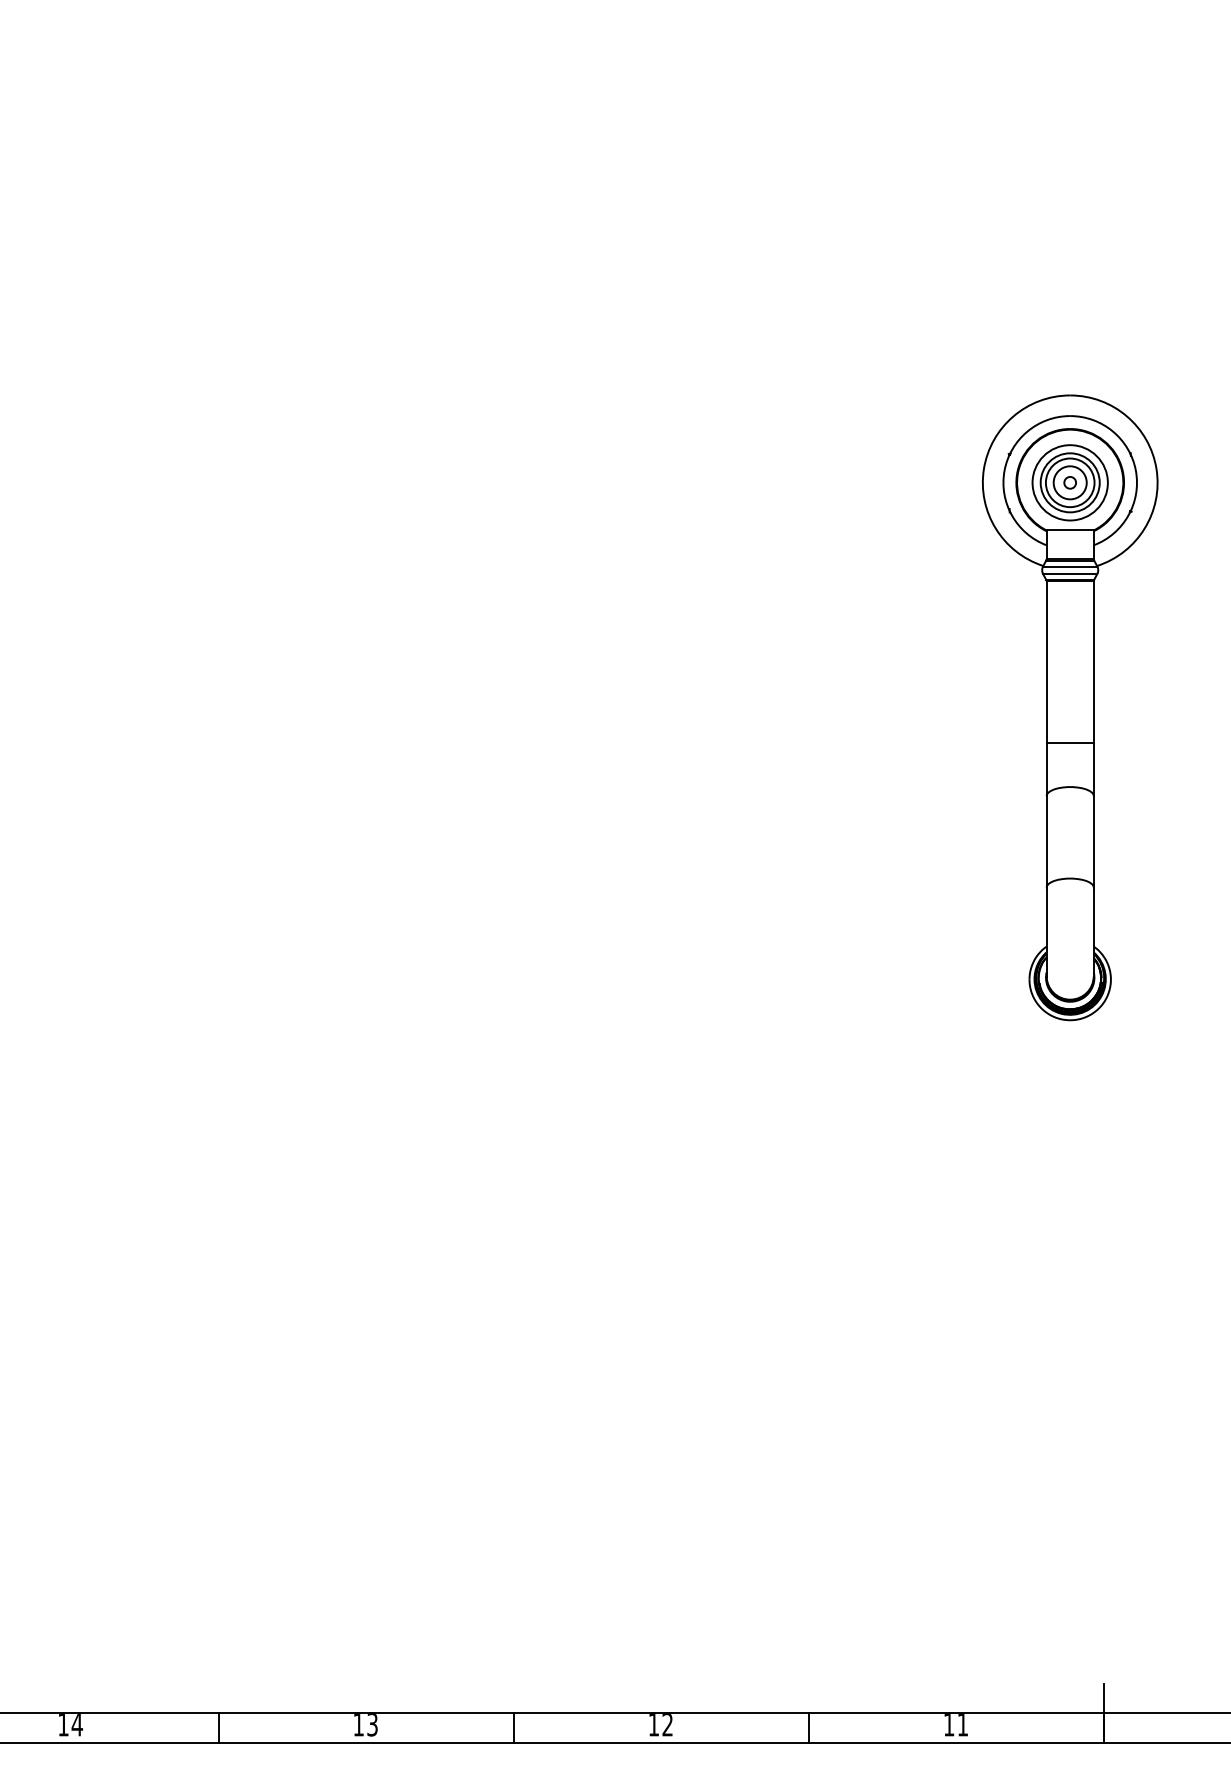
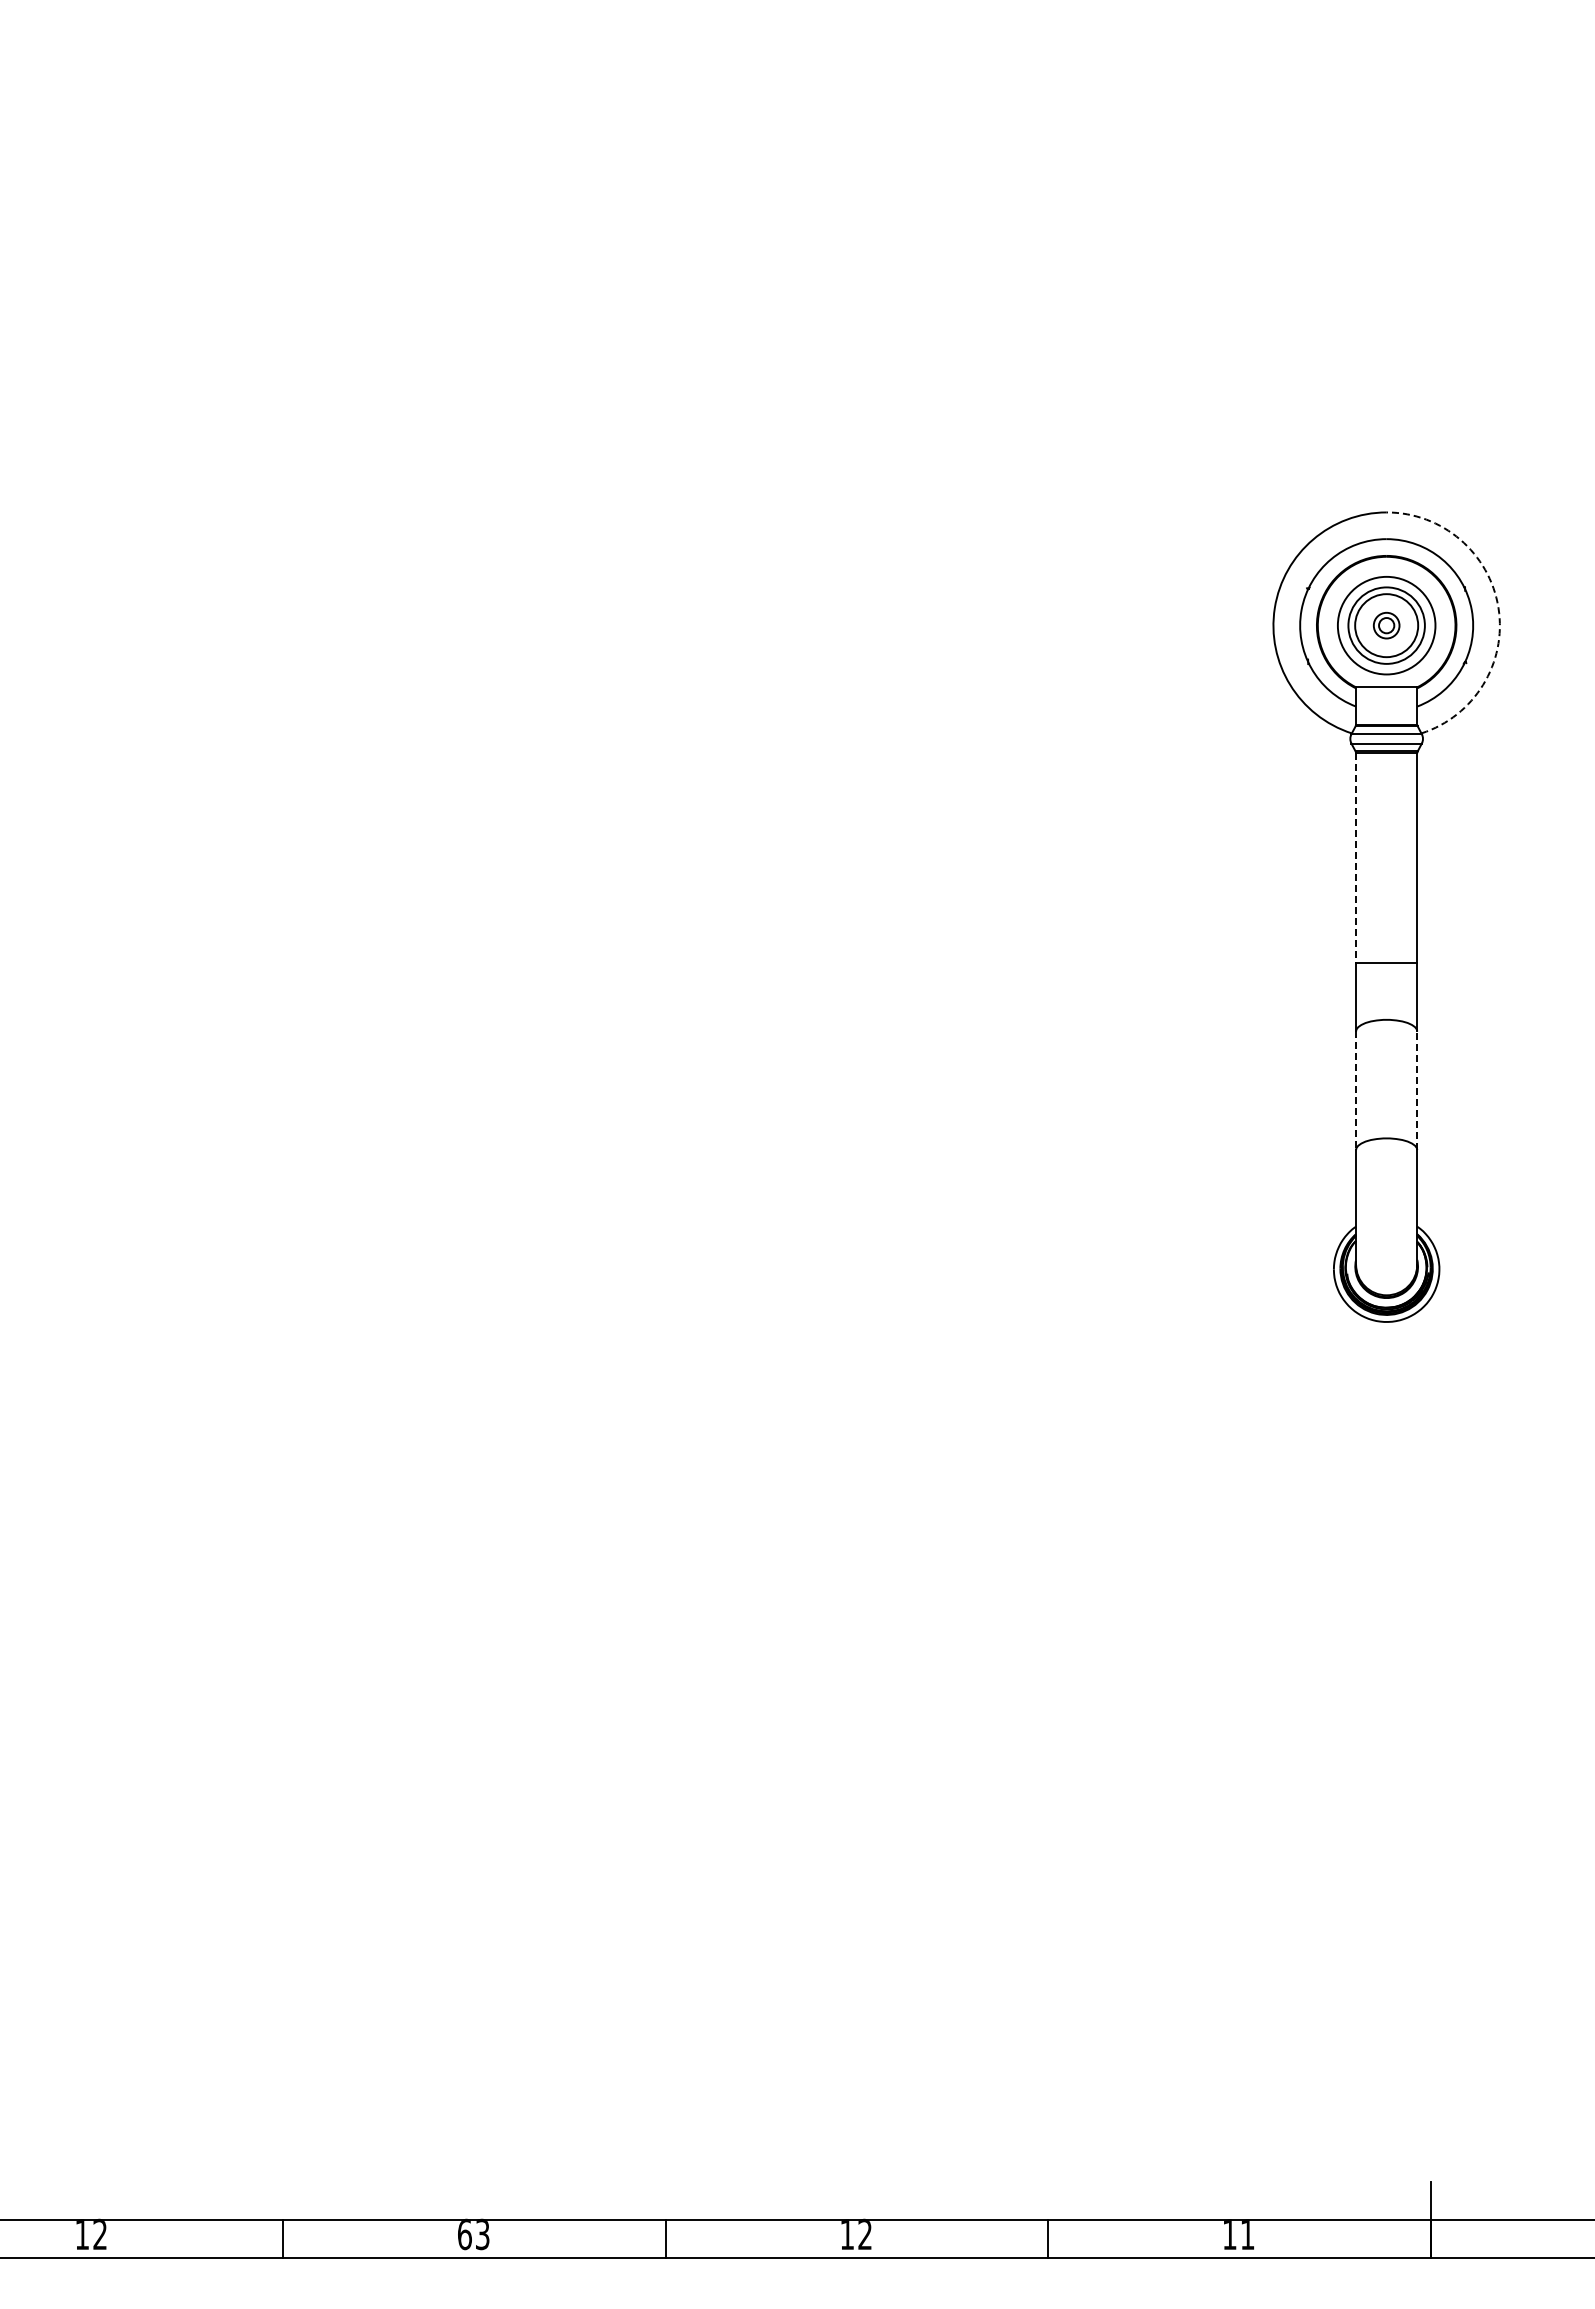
arc: (1156, 469) -> (1498, 608), solid -> dashed
circle: (1070, 482) -> (1386, 625), size x0.6
line: (1046, 661) -> (1356, 857), solid -> dashed
line: (1094, 841) -> (1417, 1090), solid -> dashed
line: (1046, 842) -> (1356, 1091), solid -> dashed
text: (76, 1723) -> (99, 2233), 14 -> 12
text: (358, 1724) -> (464, 2234), 13 -> 63

